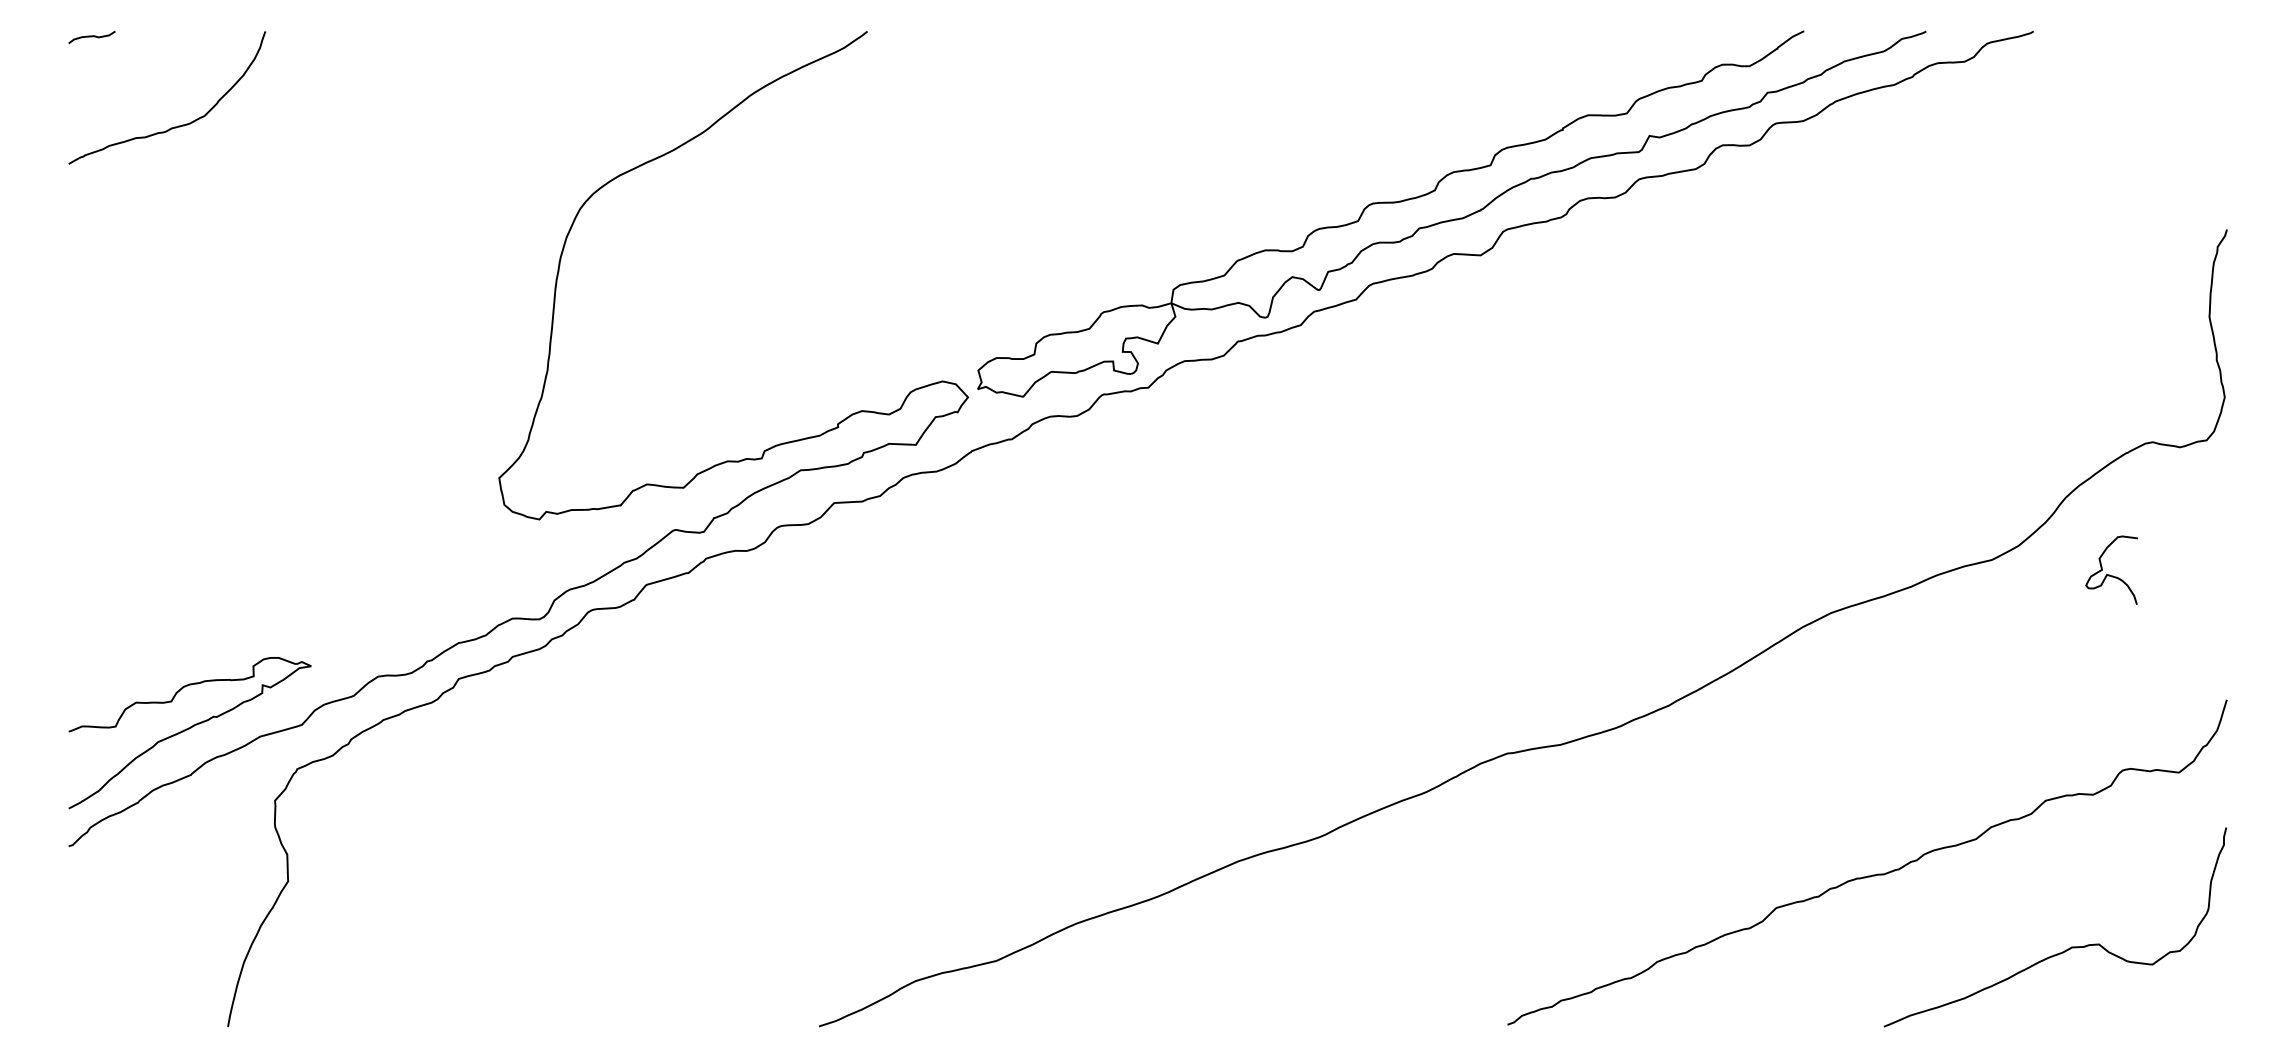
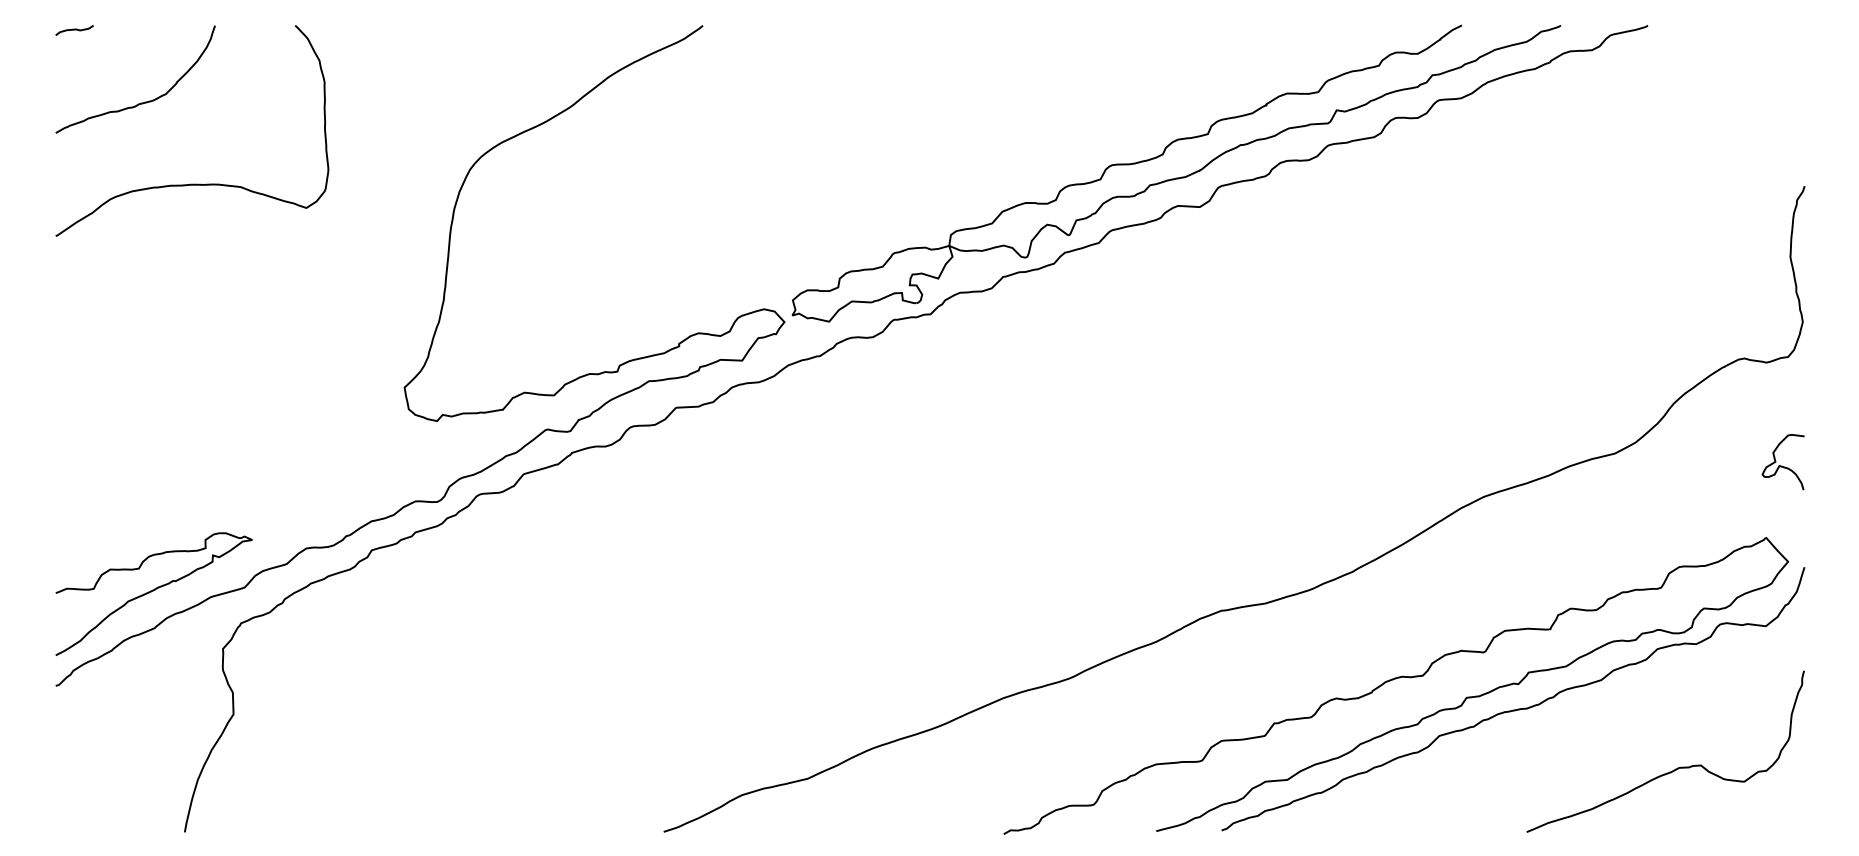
curve: (237, 226) -> (192, 183), added
curve: (2110, 574) -> (1782, 465), moved
curve: (1719, 839) -> (1393, 680), added

